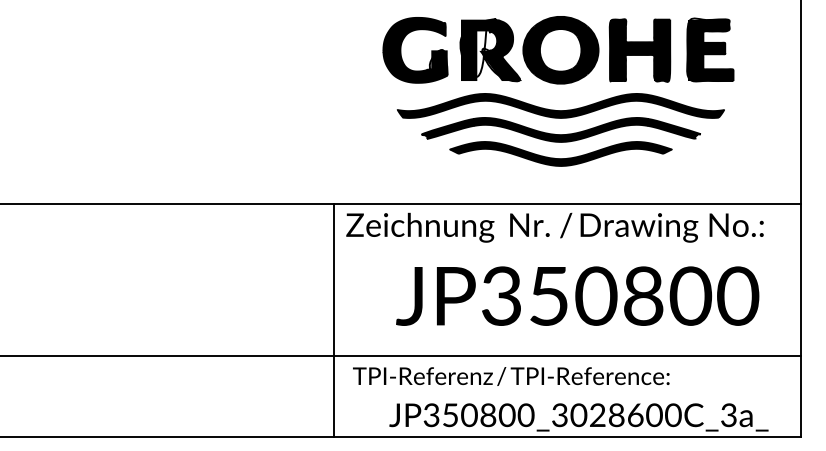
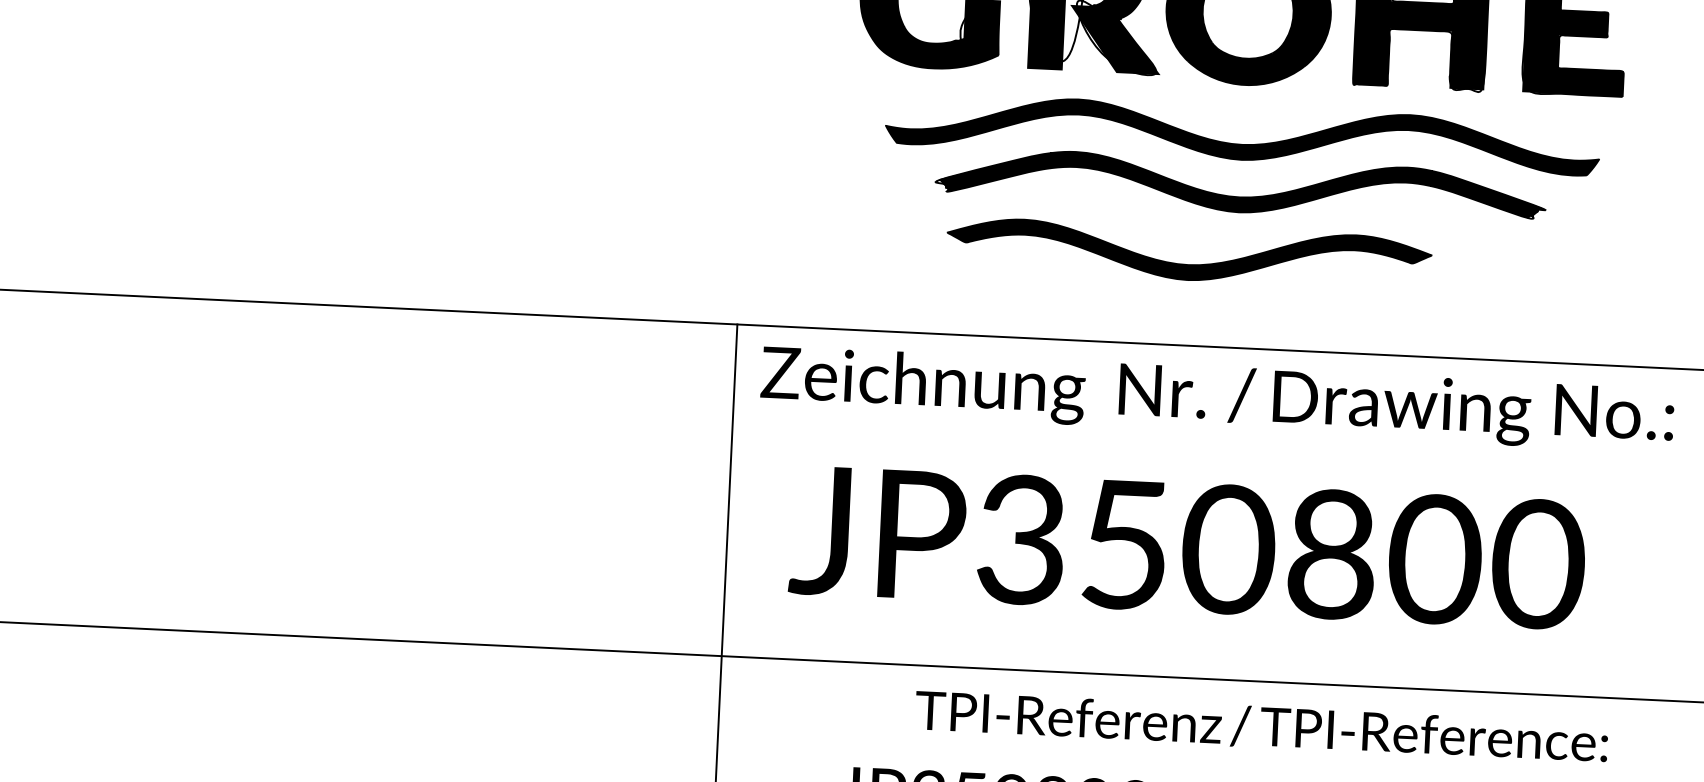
part: (560, 153) -> (1188, 252), moved
text: (577, 295) -> (1187, 546), moved
text: (511, 376) -> (1262, 727), moved

